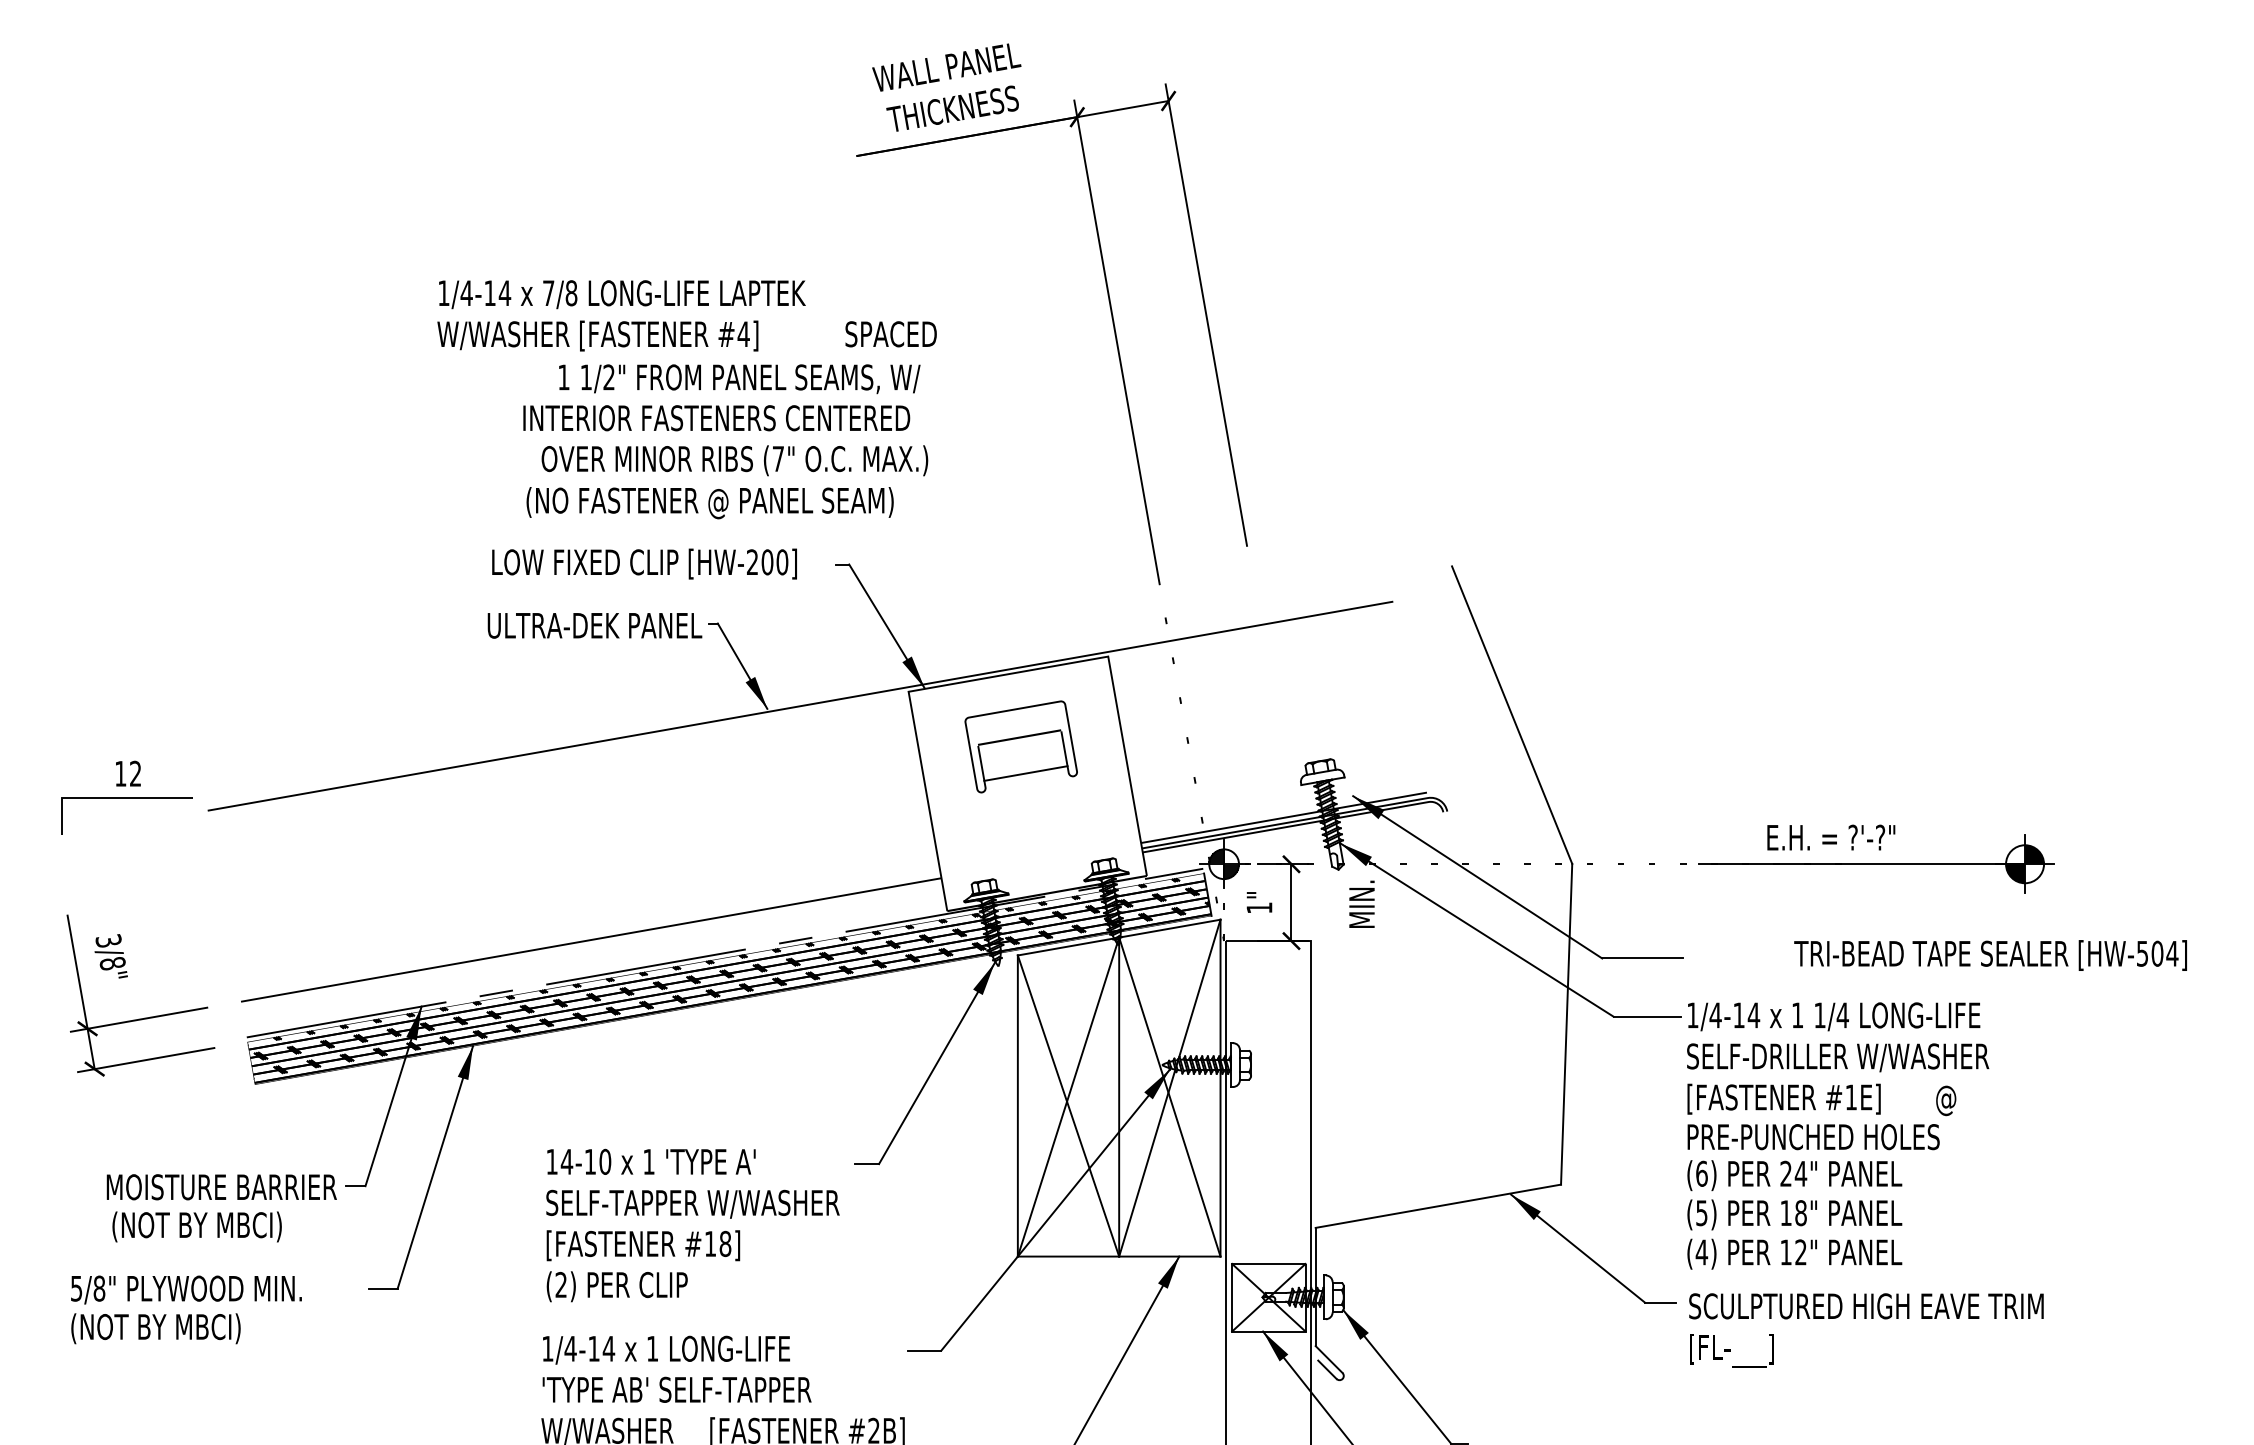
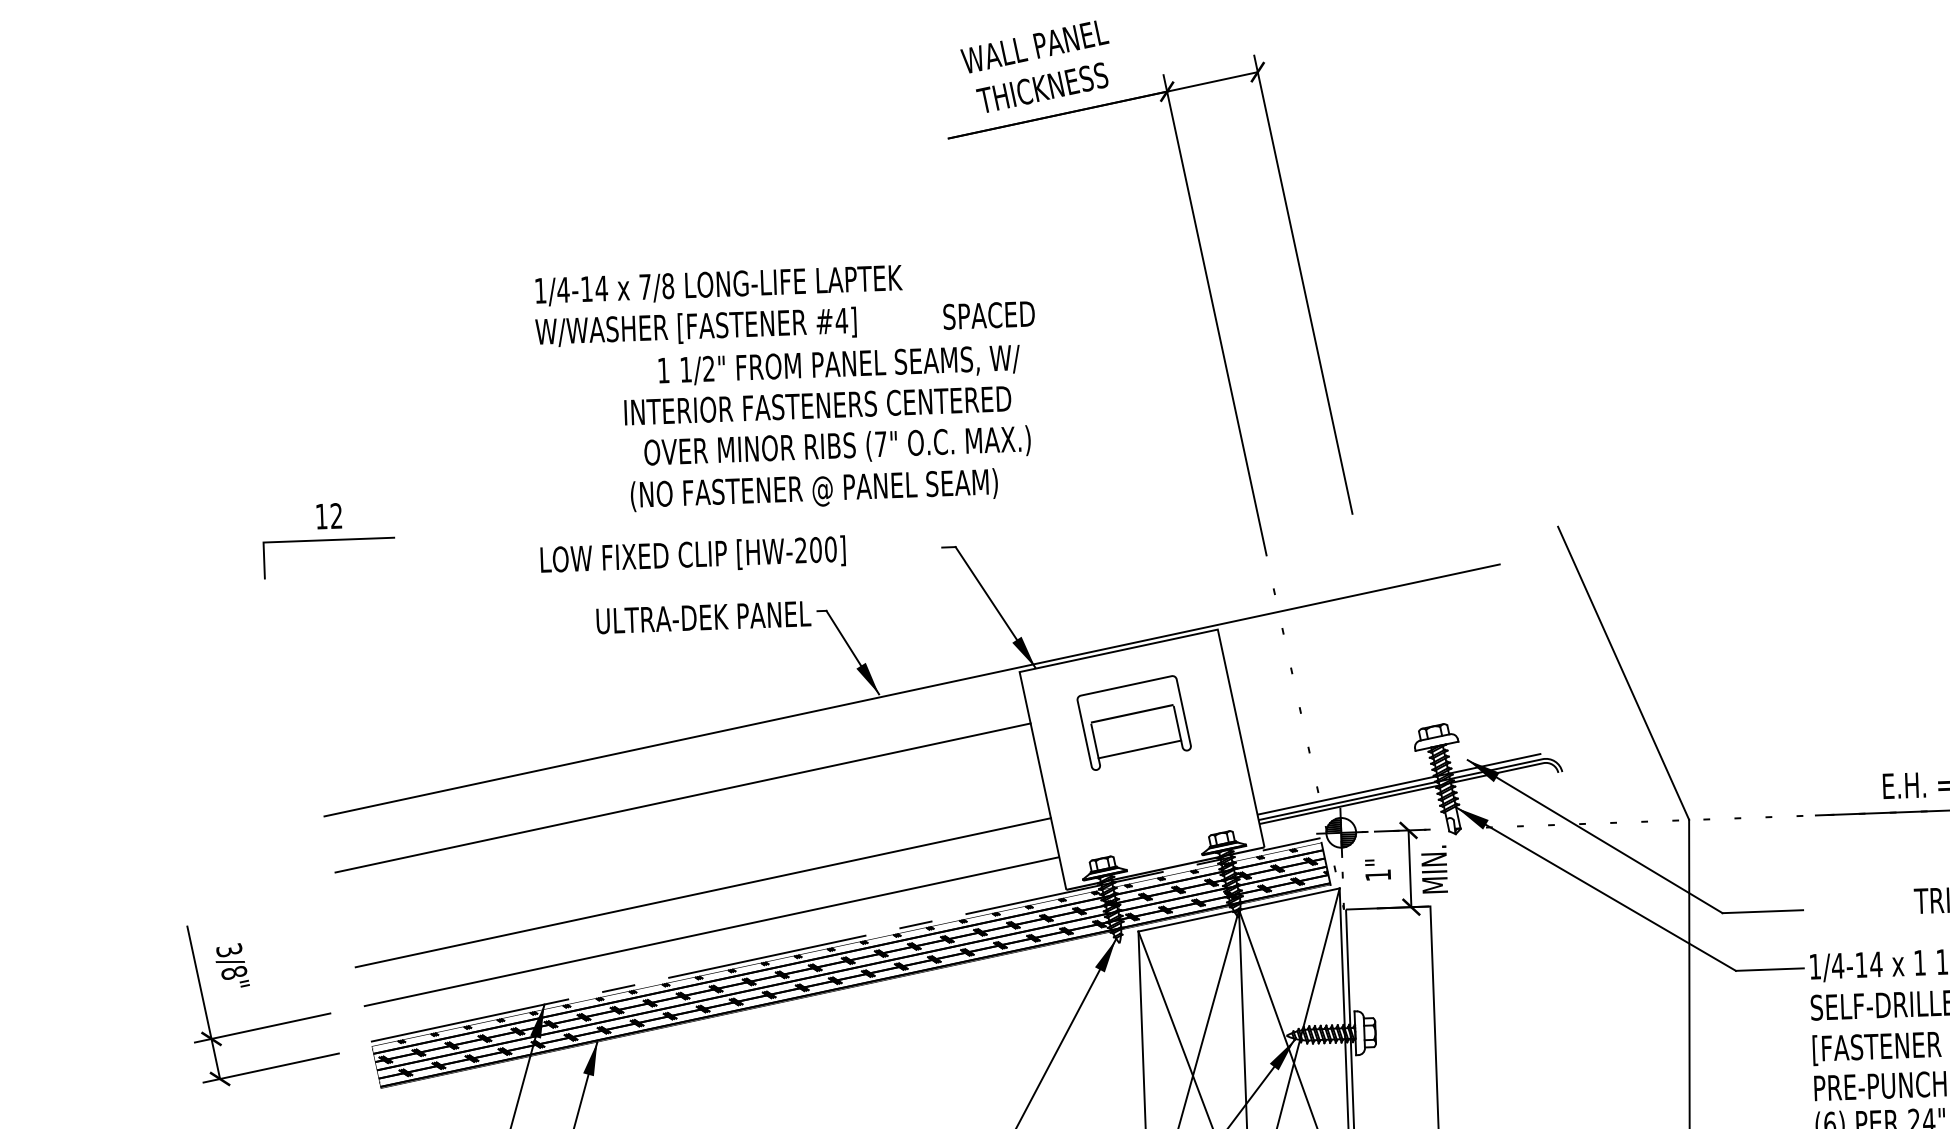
text: (644, 563) -> (693, 555), moved
part: (126, 797) -> (328, 540), moved
line: (567, 805) -> (682, 798), added
line: (584, 900) -> (703, 892), added
text: (1361, 903) -> (1434, 868), moved

